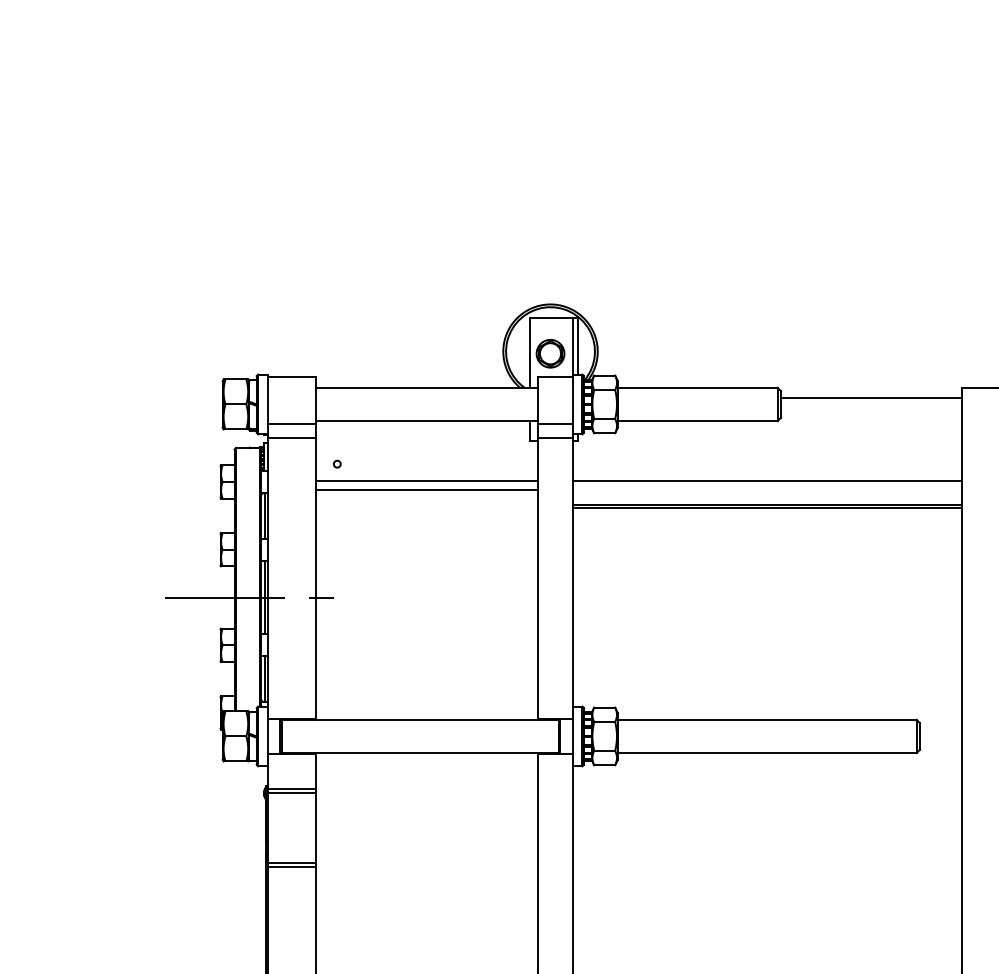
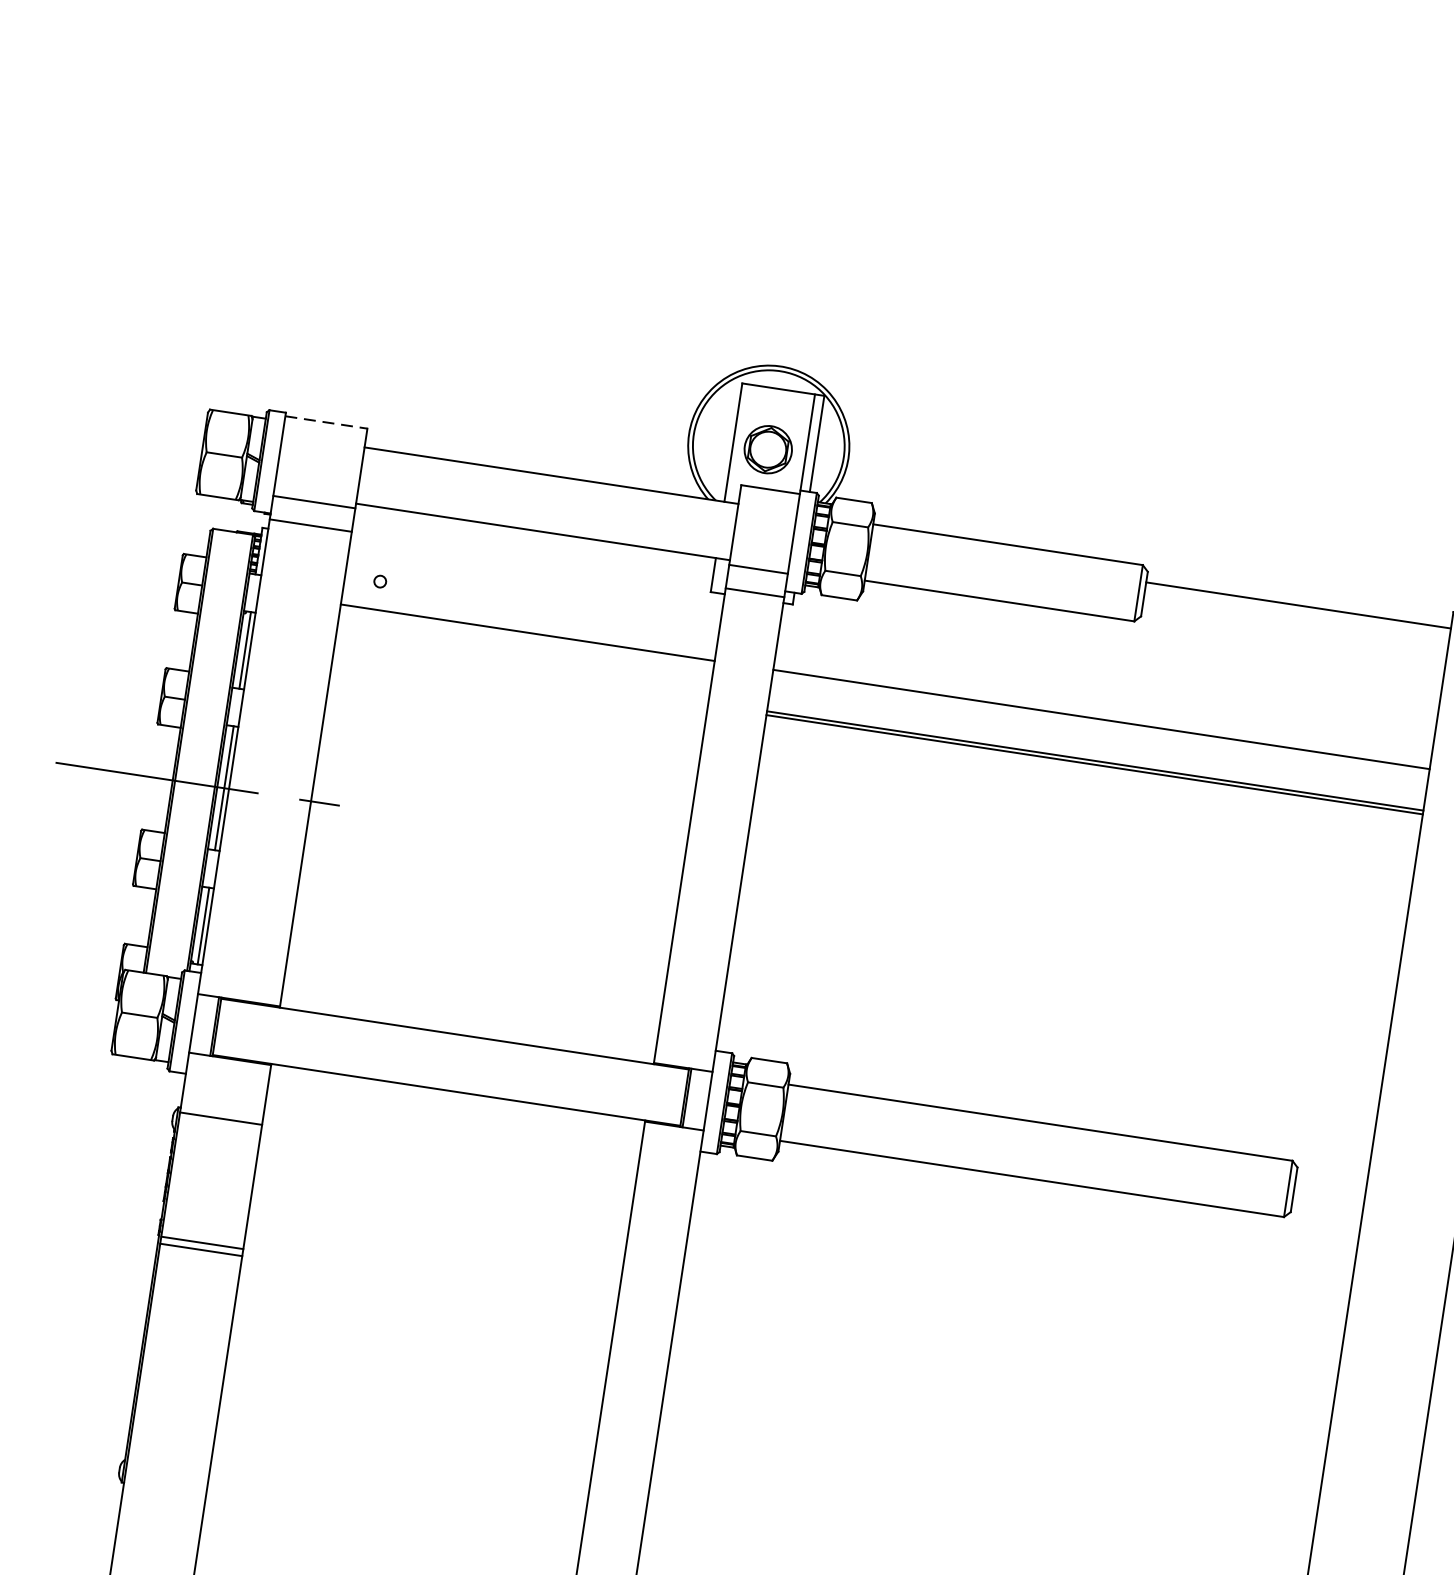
line: (292, 376) -> (327, 422), solid -> dashed
line: (427, 489) -> (526, 647), removed
line: (291, 793) -> (218, 1125), removed

